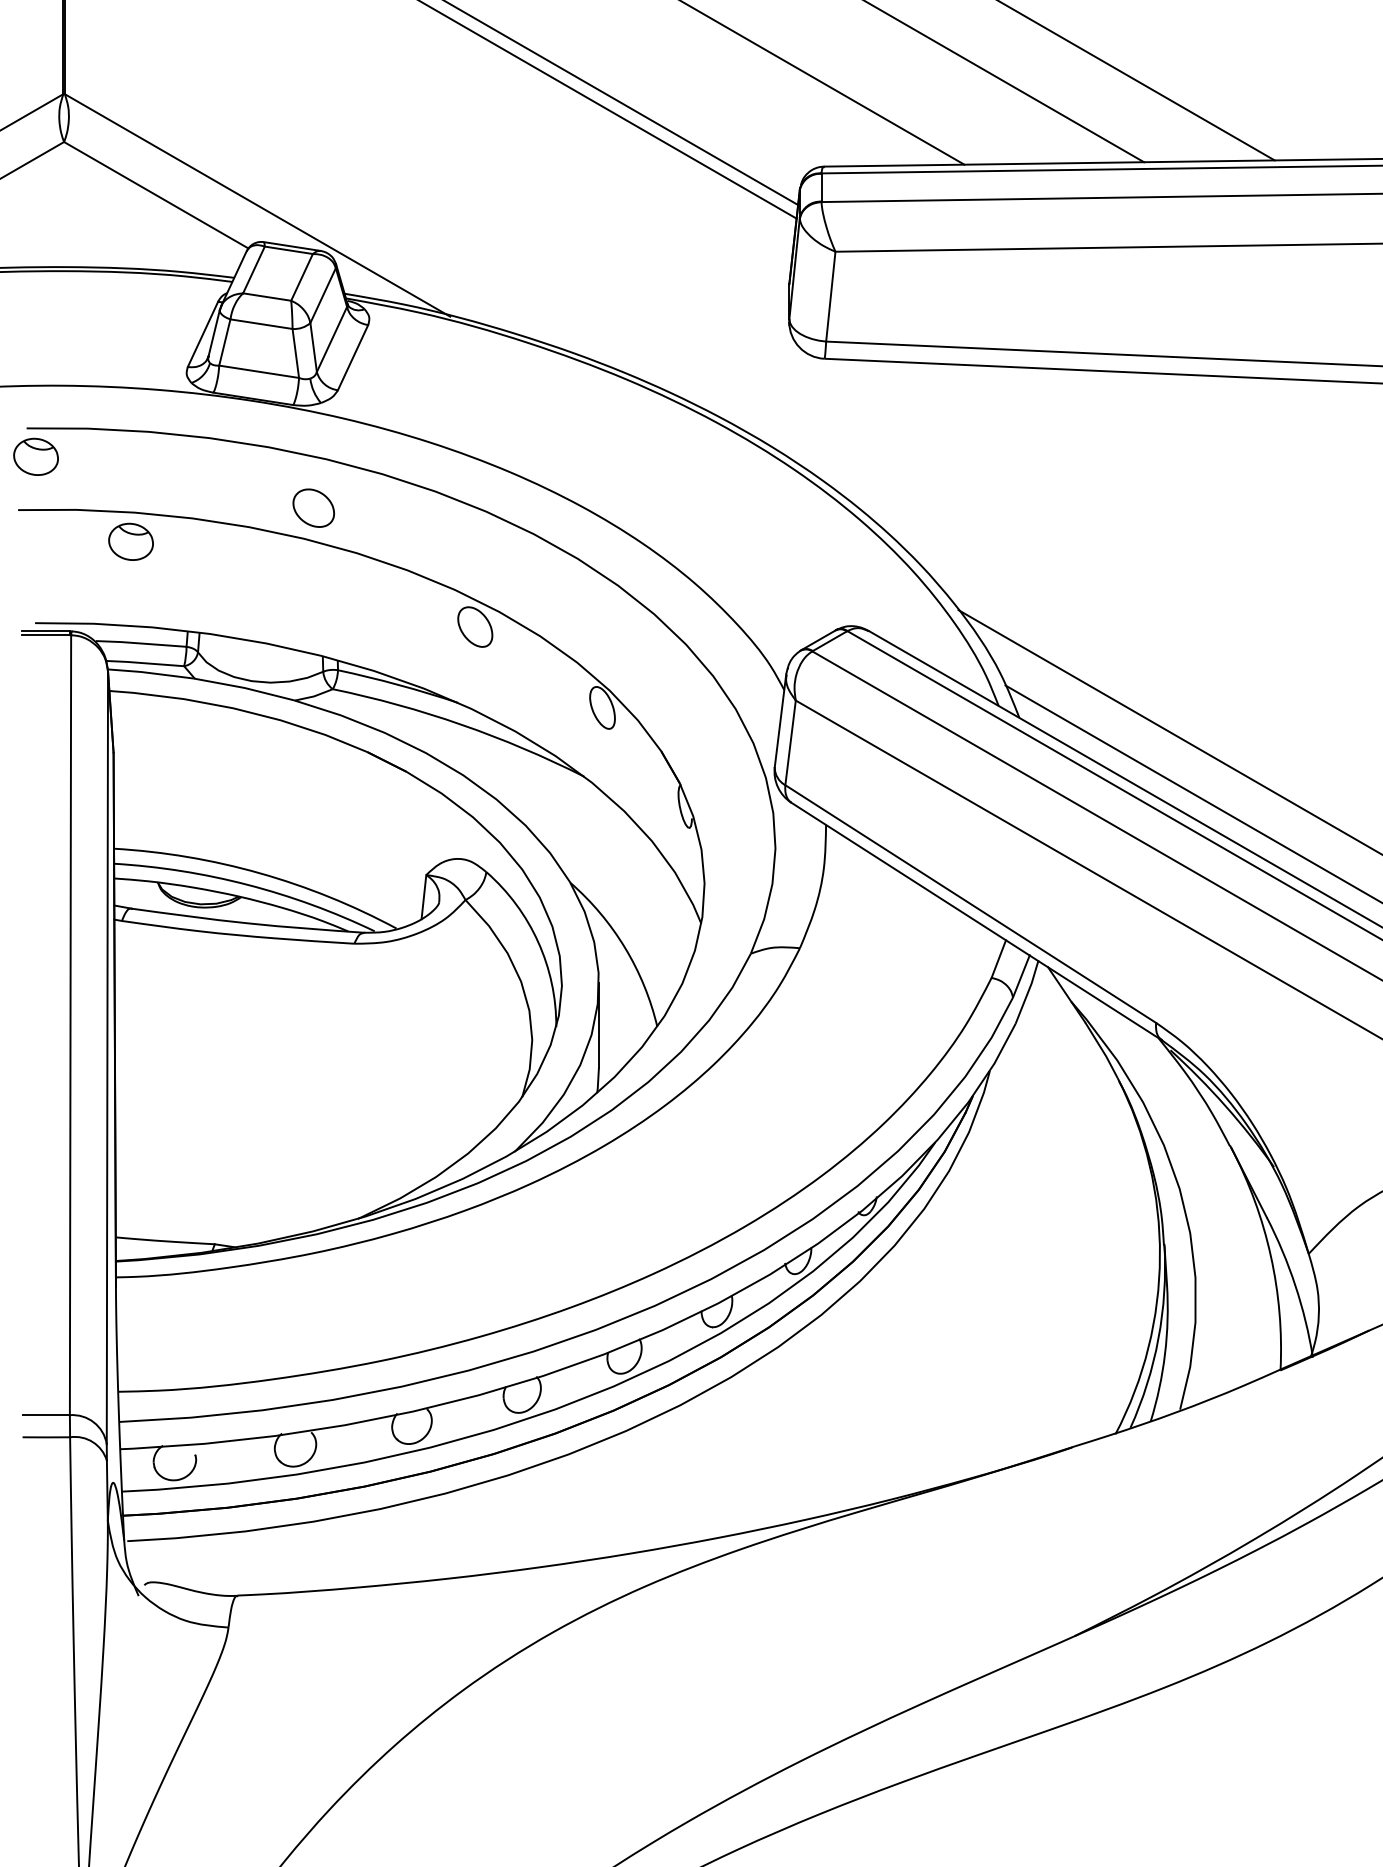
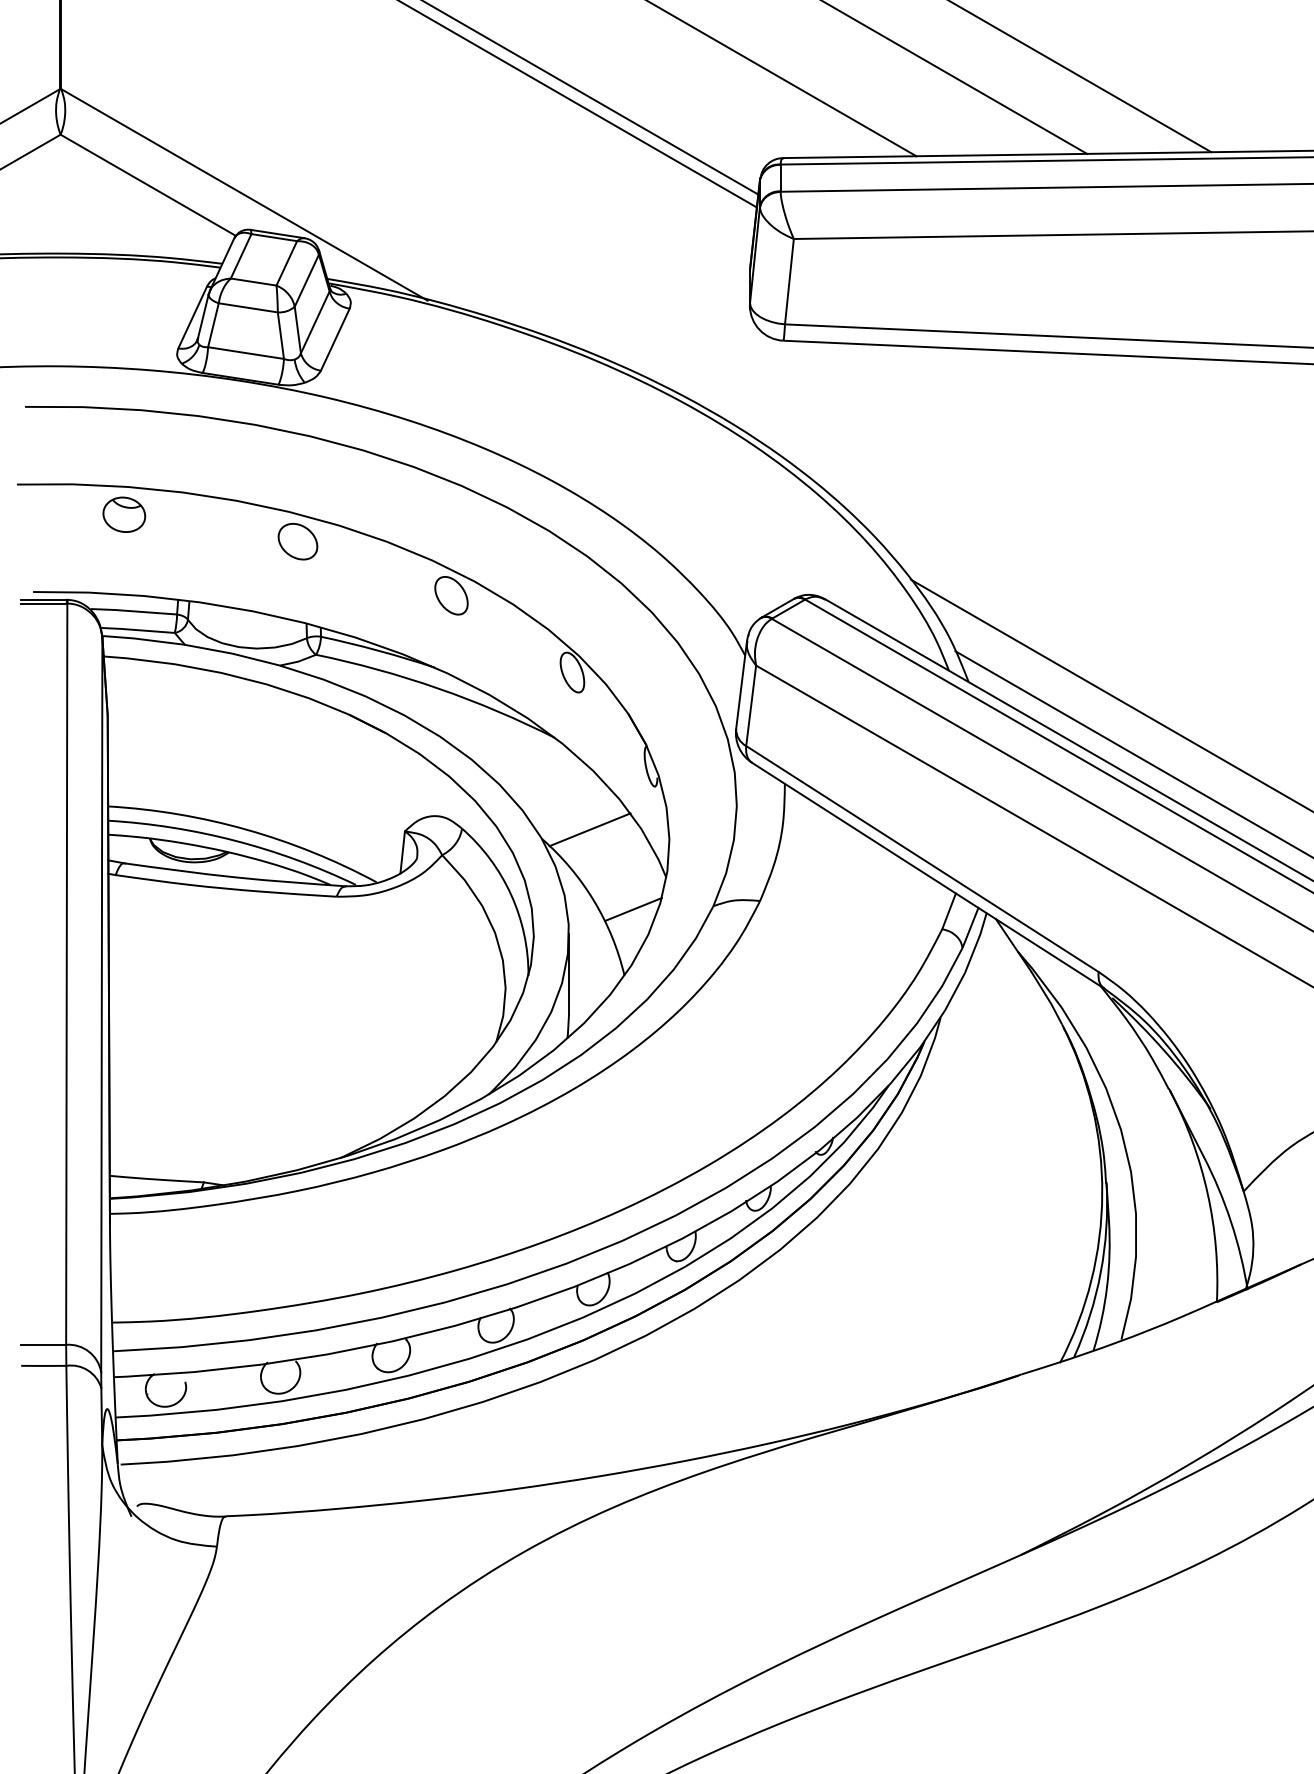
part: (35, 456) -> (33, 433), removed
part: (313, 507) -> (297, 541), moved
line: (620, 873) -> (589, 829), added
line: (666, 957) -> (633, 909), added

